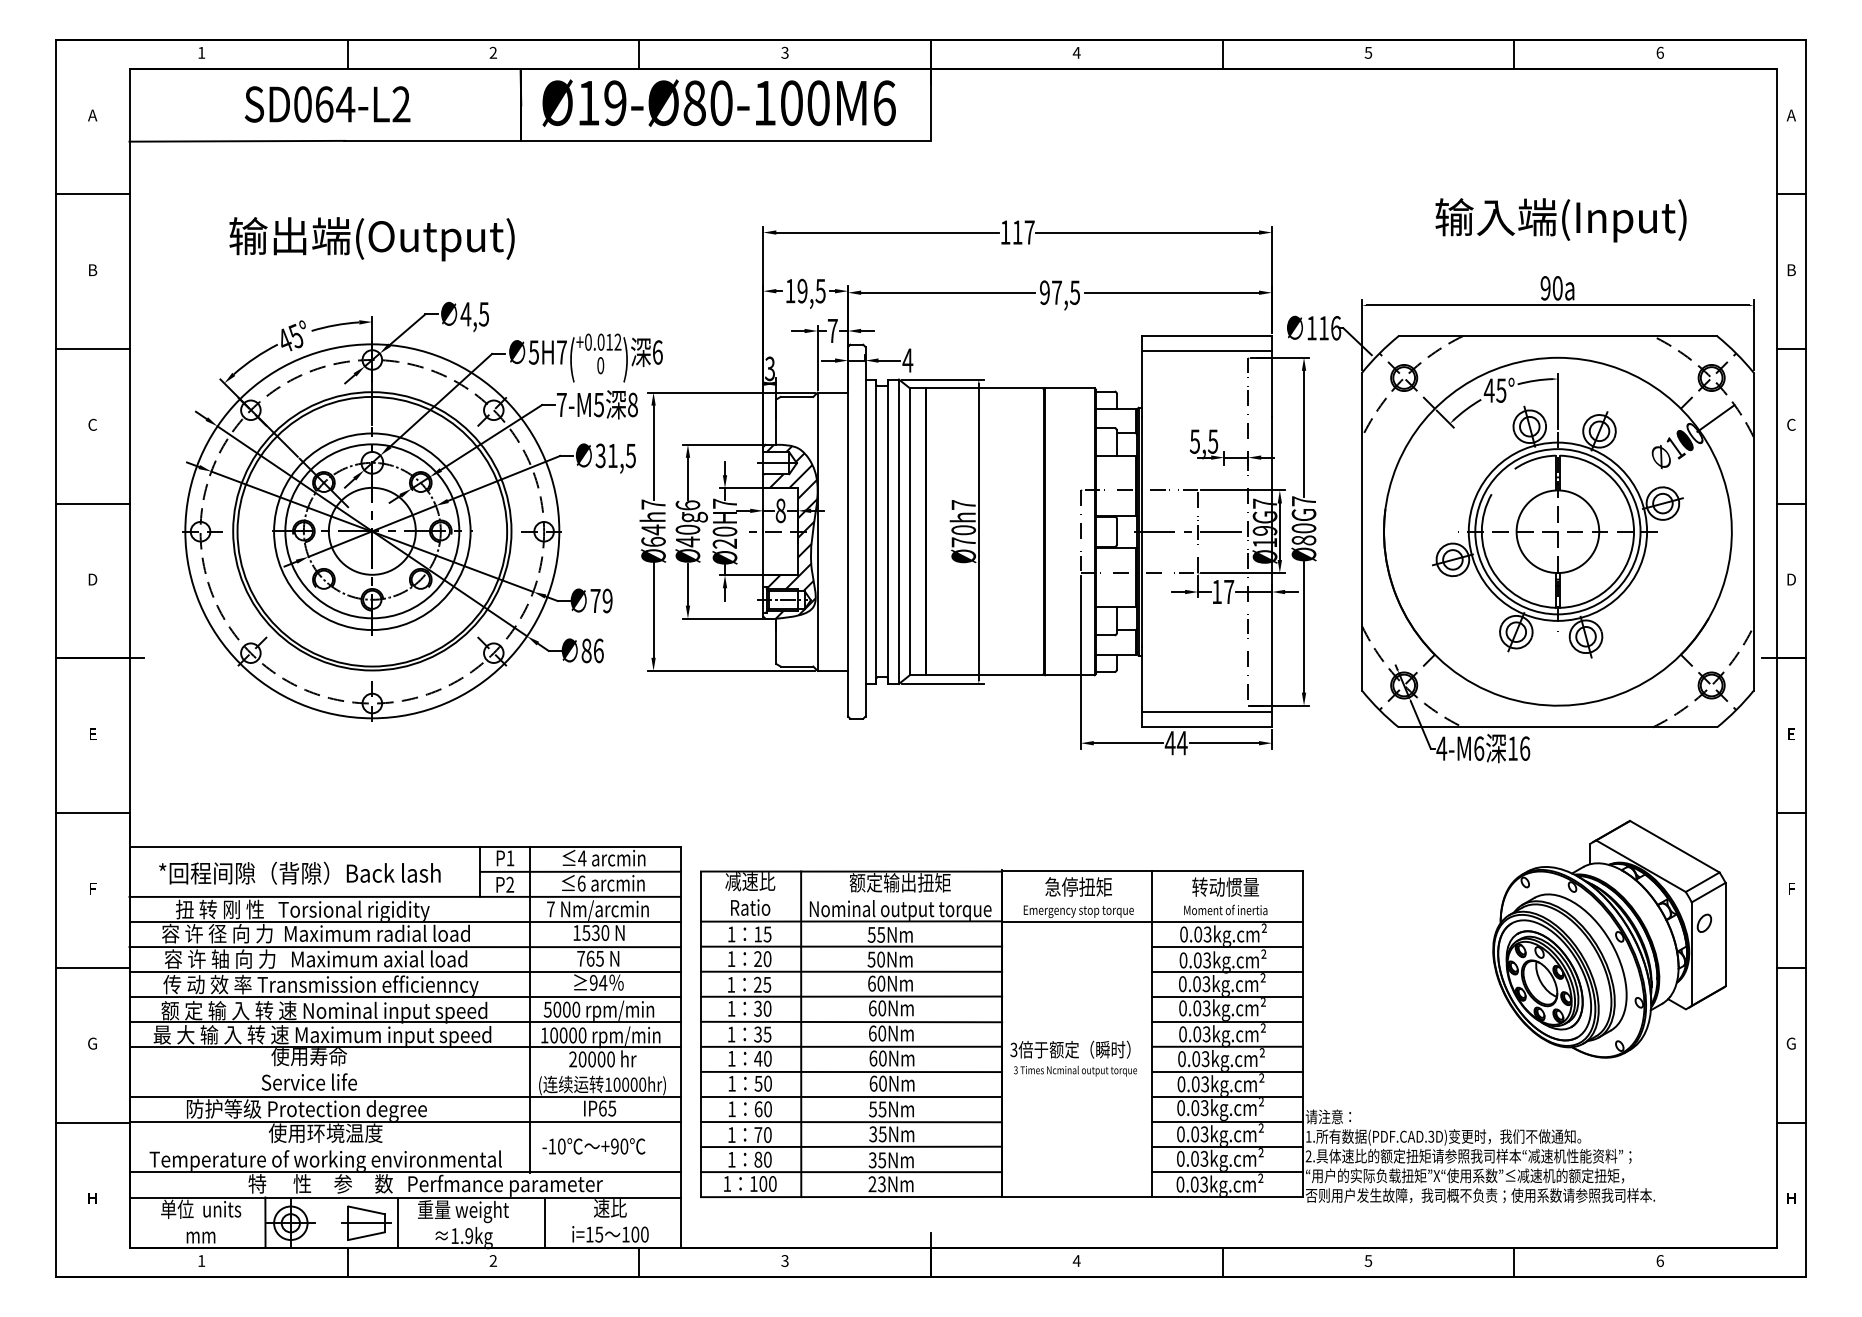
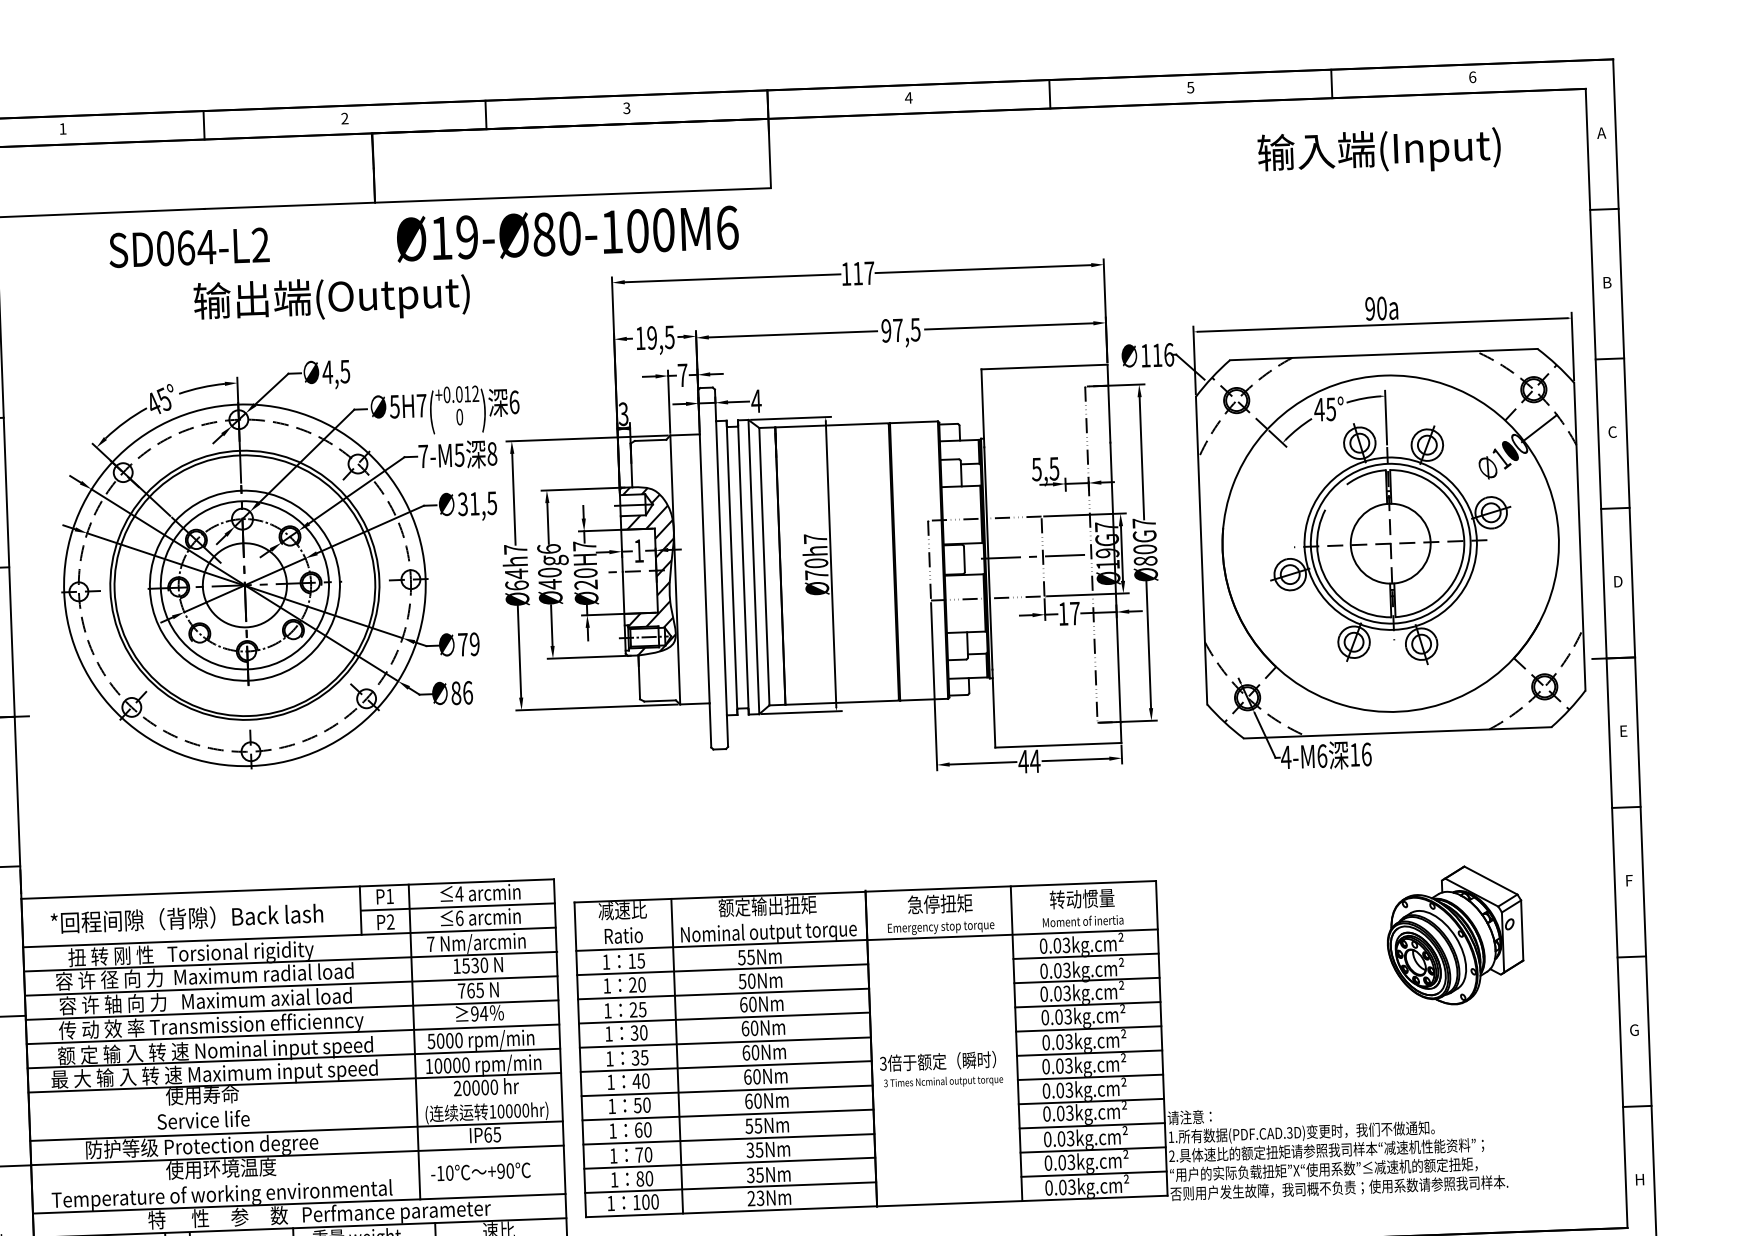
text: (718, 102) -> (566, 233), moved
text: (327, 104) -> (189, 247), moved
text: (1560, 220) -> (1378, 151), moved
text: (371, 239) -> (331, 299), moved
line: (1206, 351) -> (1044, 381), removed
text: (780, 510) -> (638, 550), 8 -> 1
line: (1206, 712) -> (1057, 730), removed
part: (1609, 938) -> (1454, 934), size x0.6

